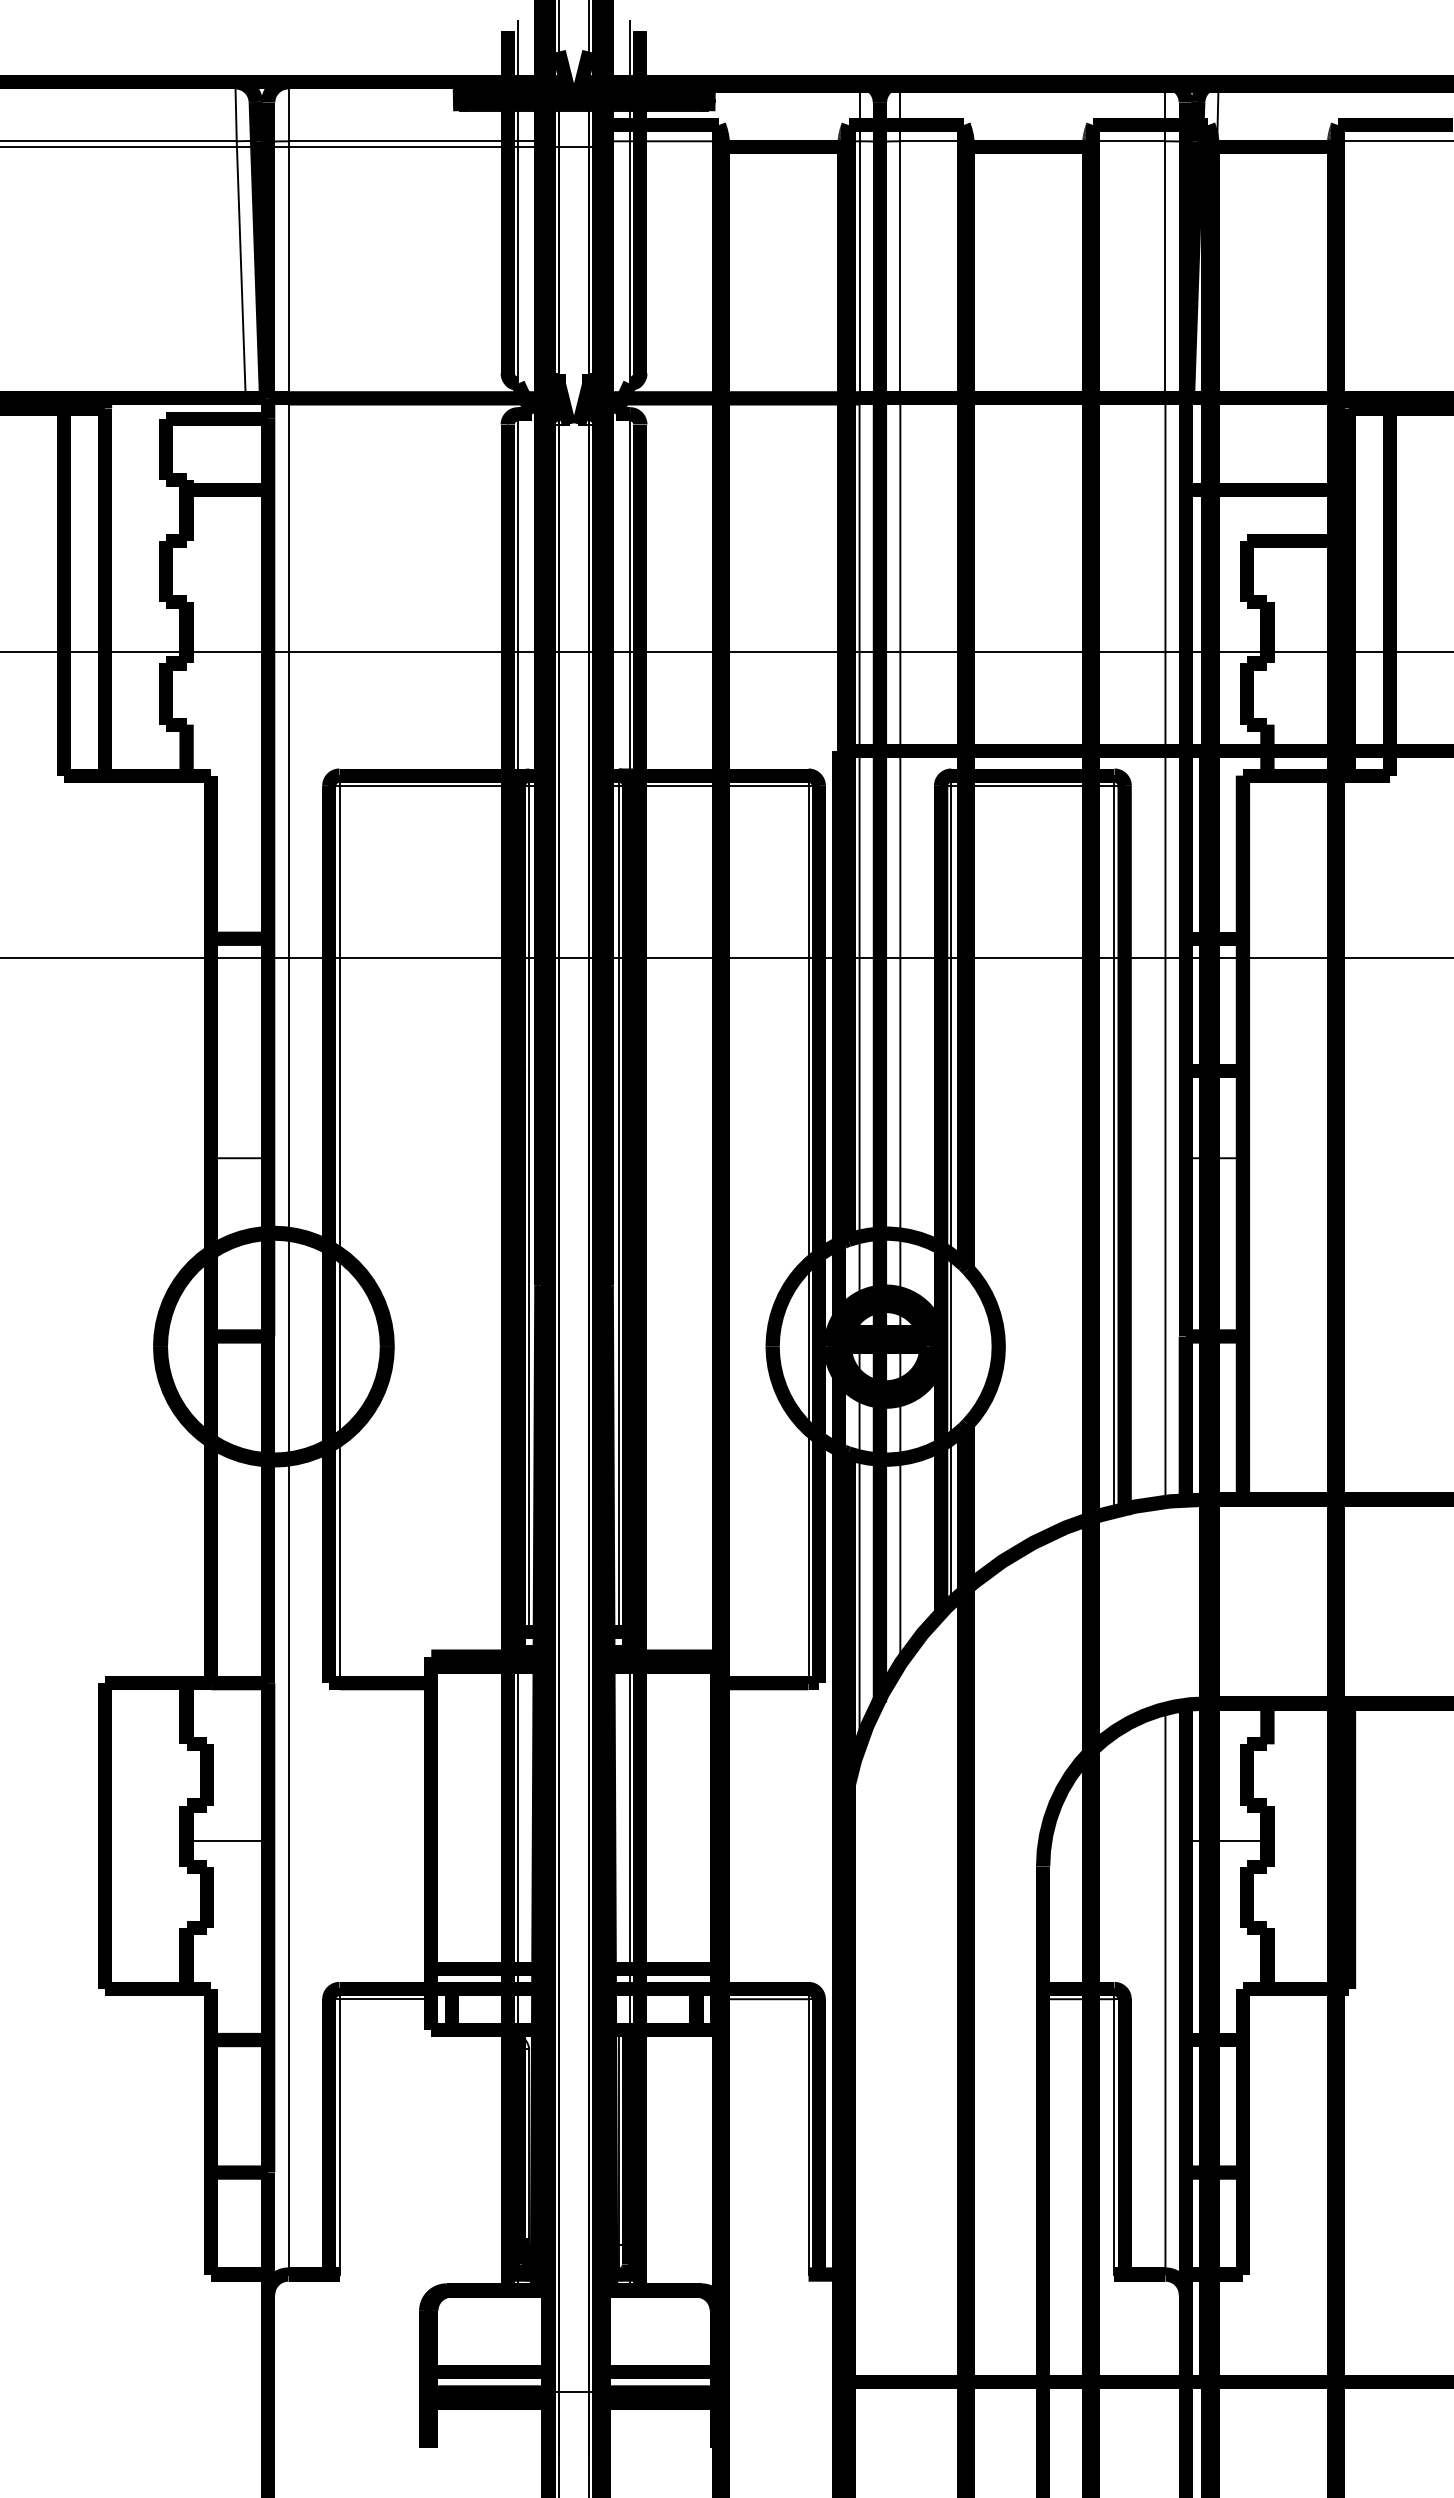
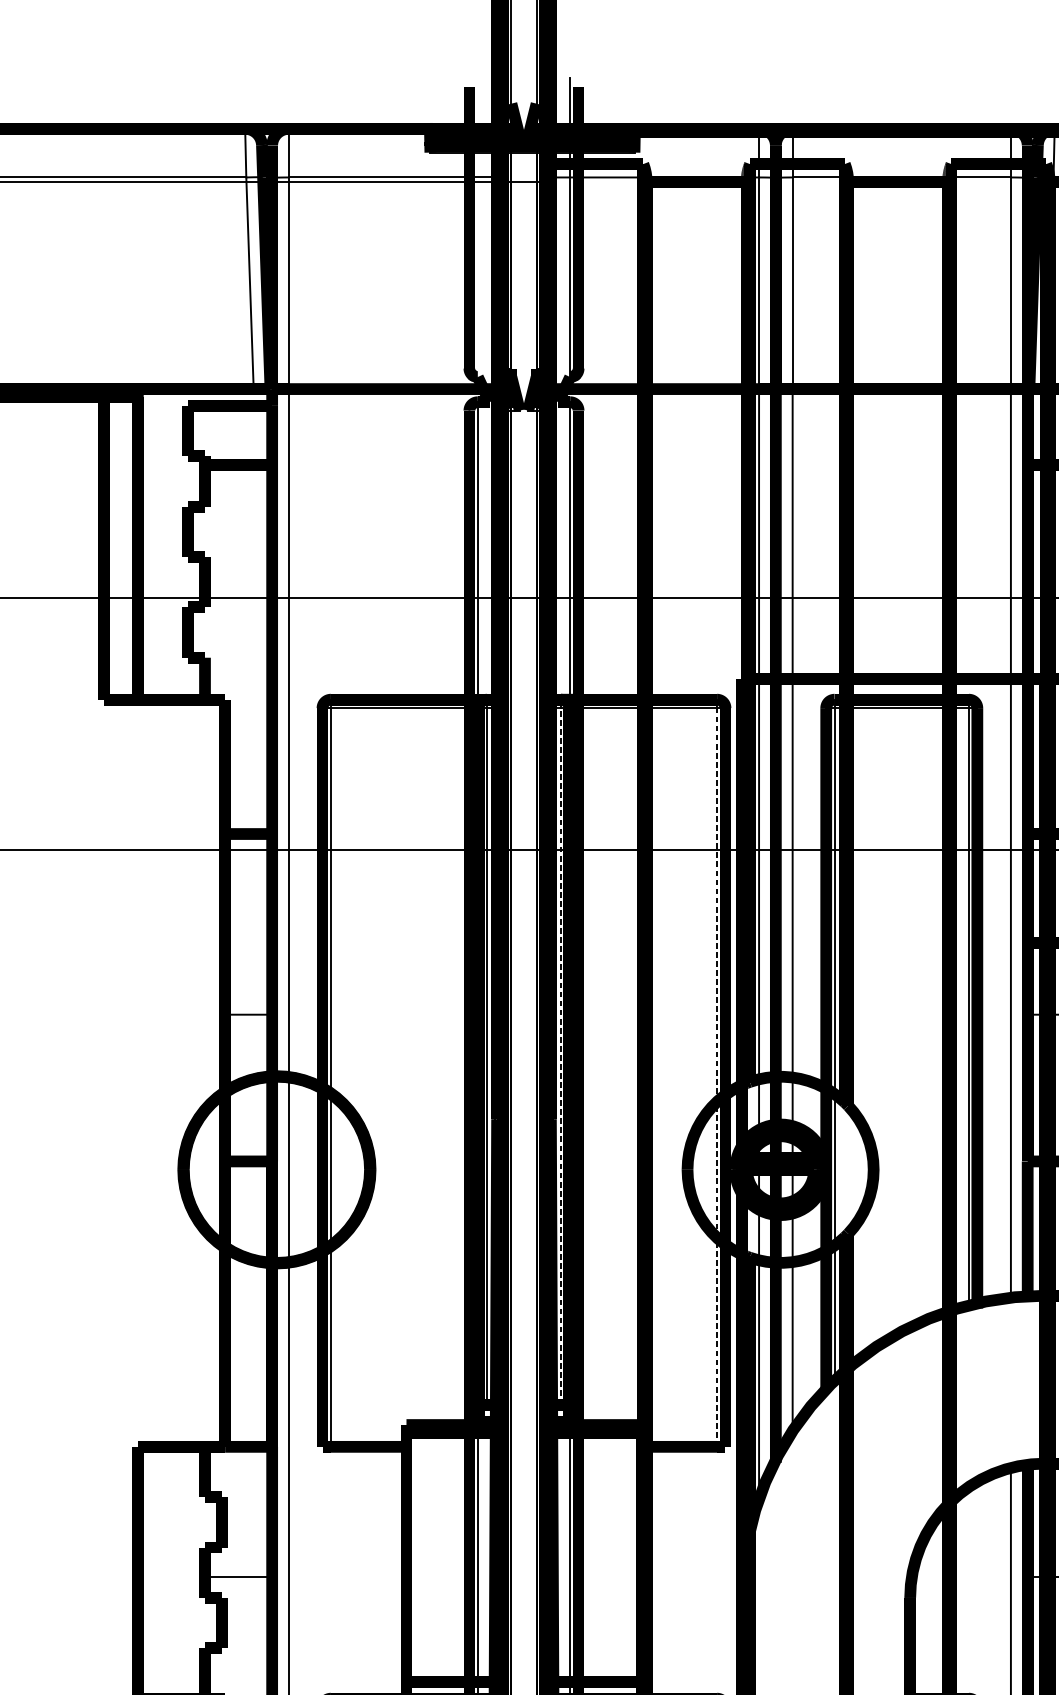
line: (517, 201) -> (477, 227), removed
line: (618, 1208) -> (560, 1056), solid -> dashed
line: (808, 1234) -> (717, 1077), solid -> dashed

